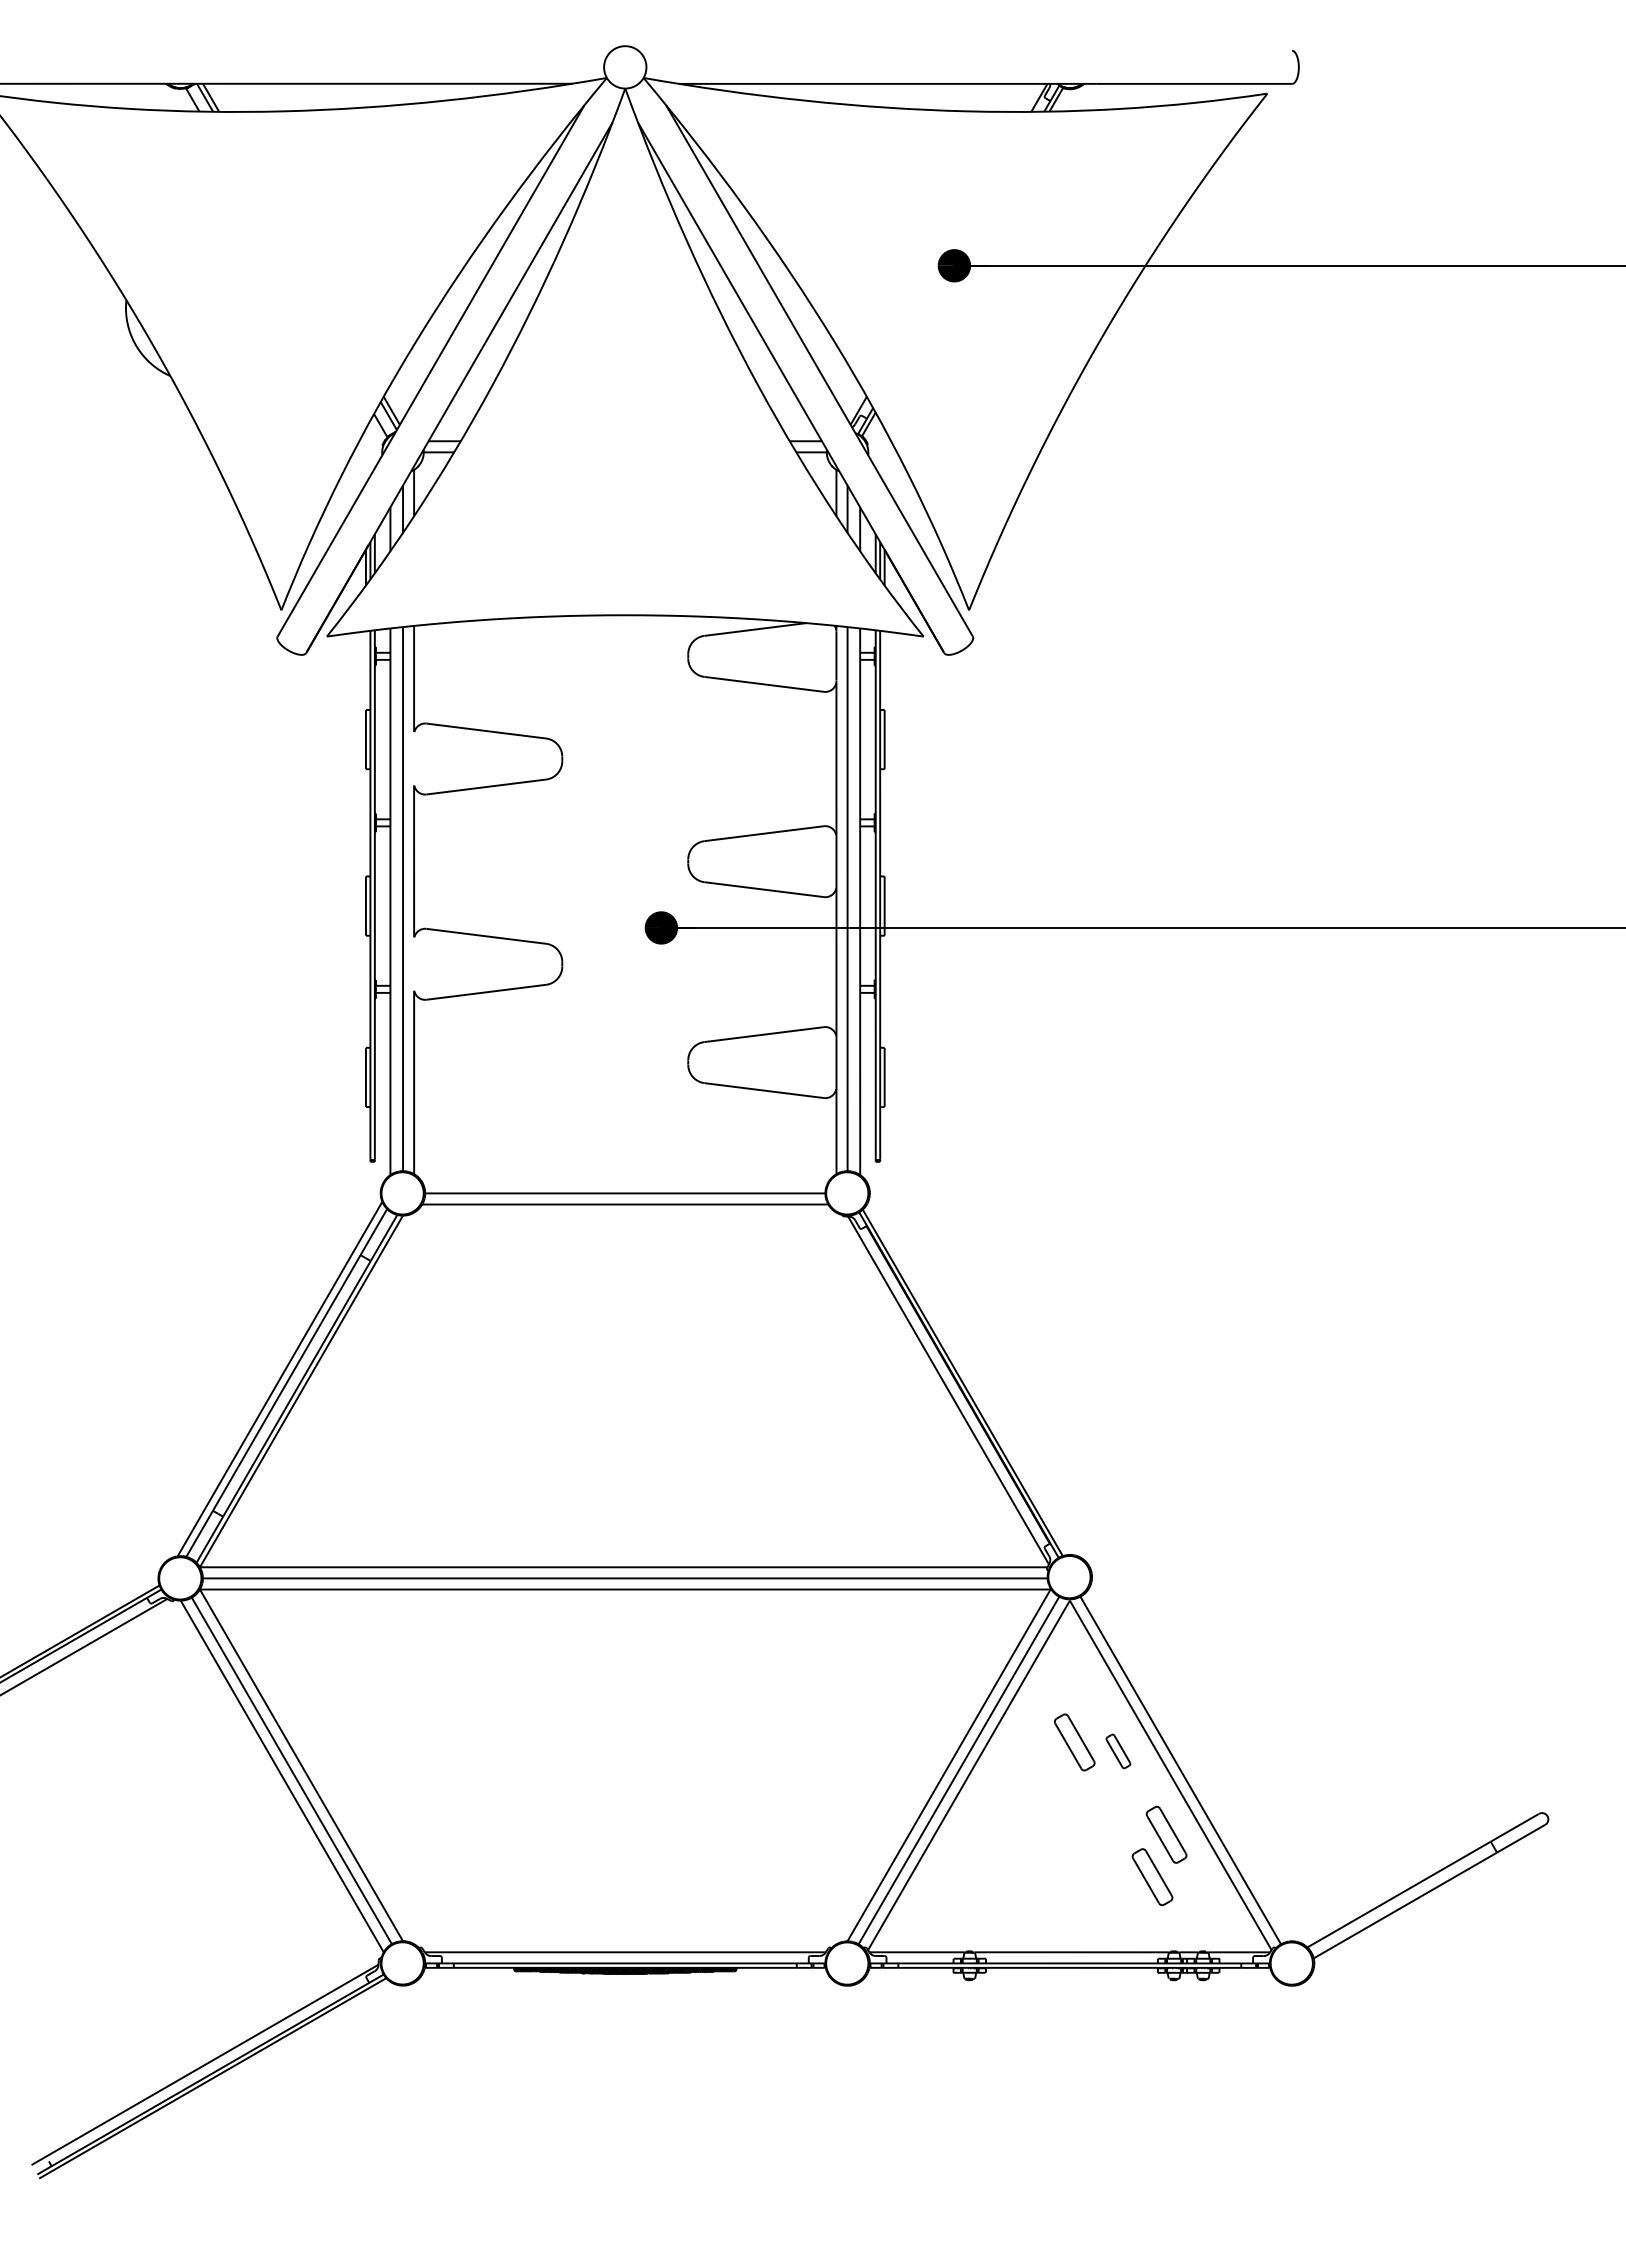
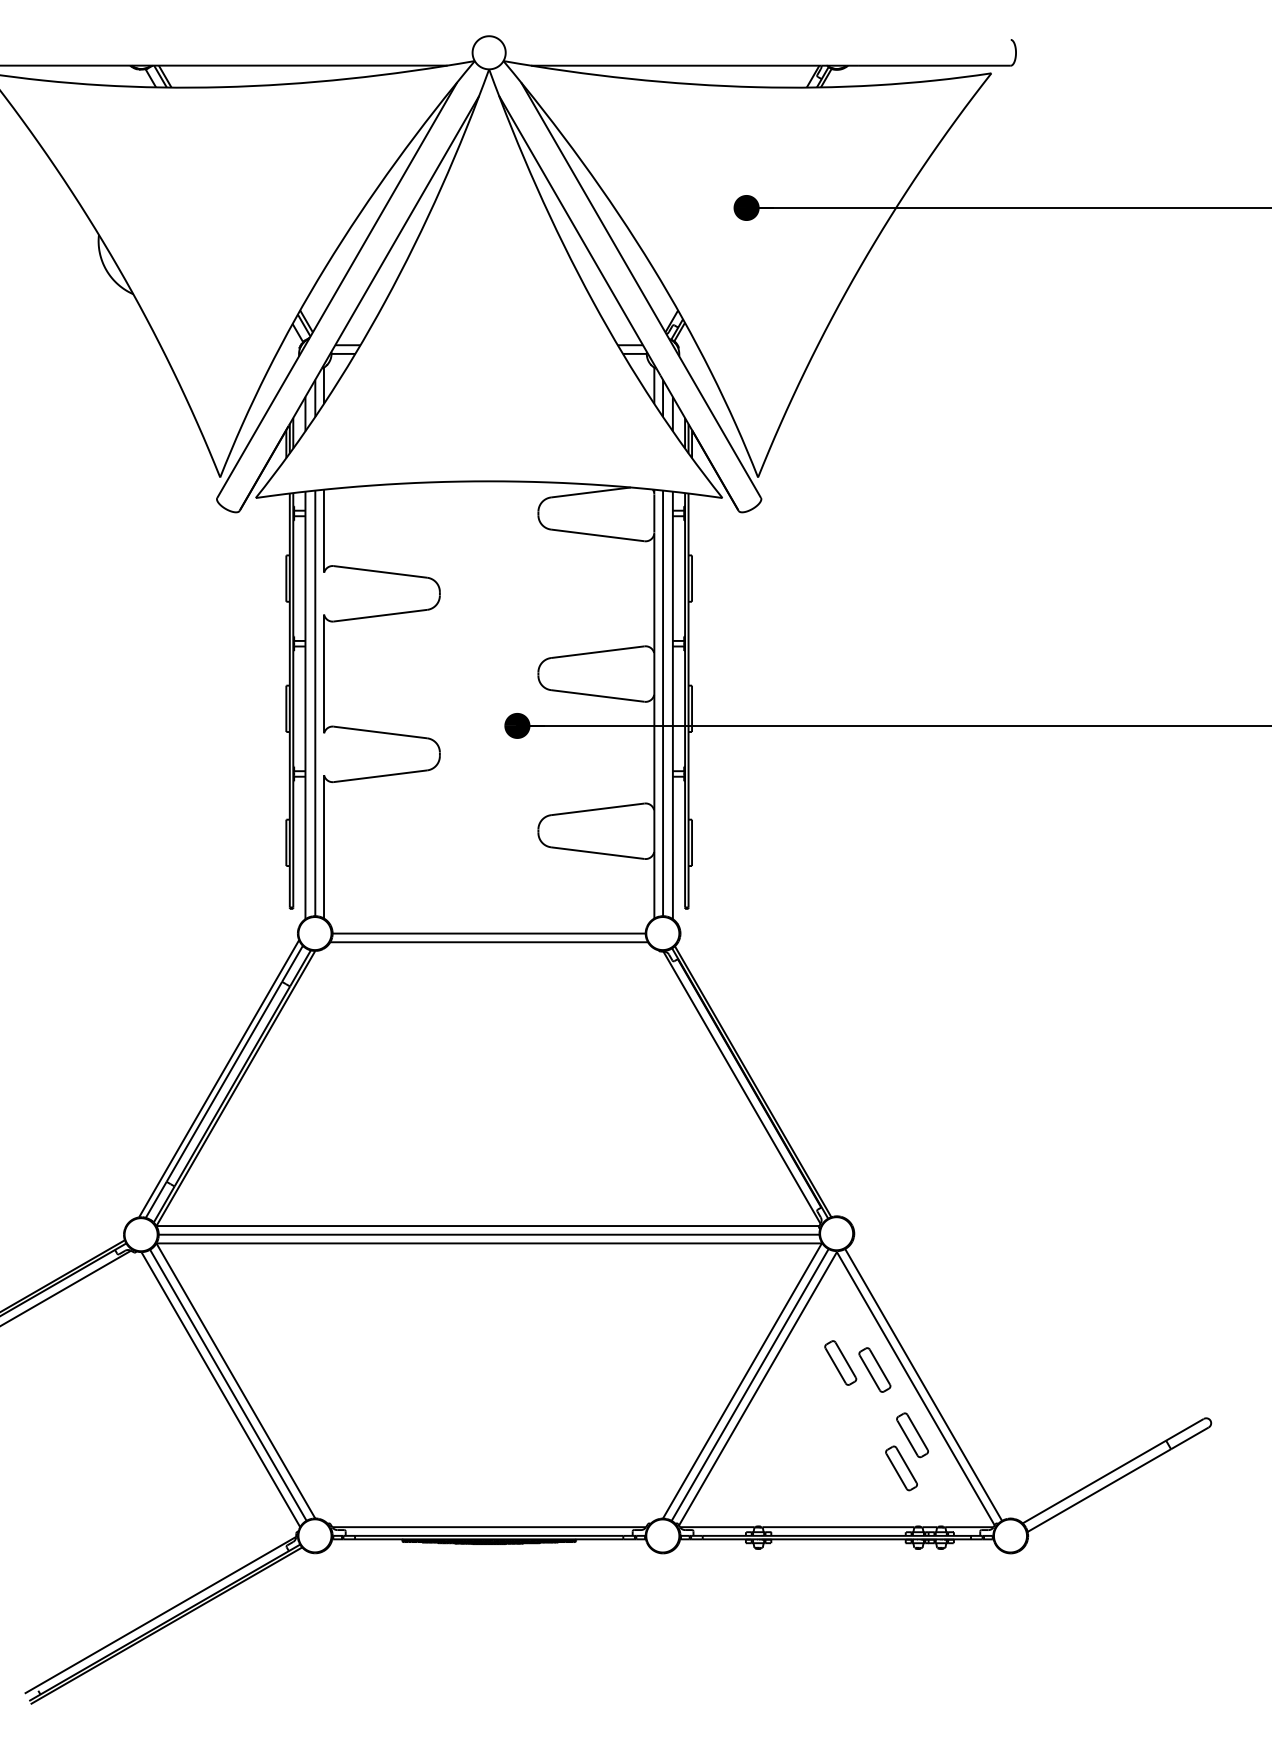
part: (1118, 1751) -> (874, 1370), size x1.67

